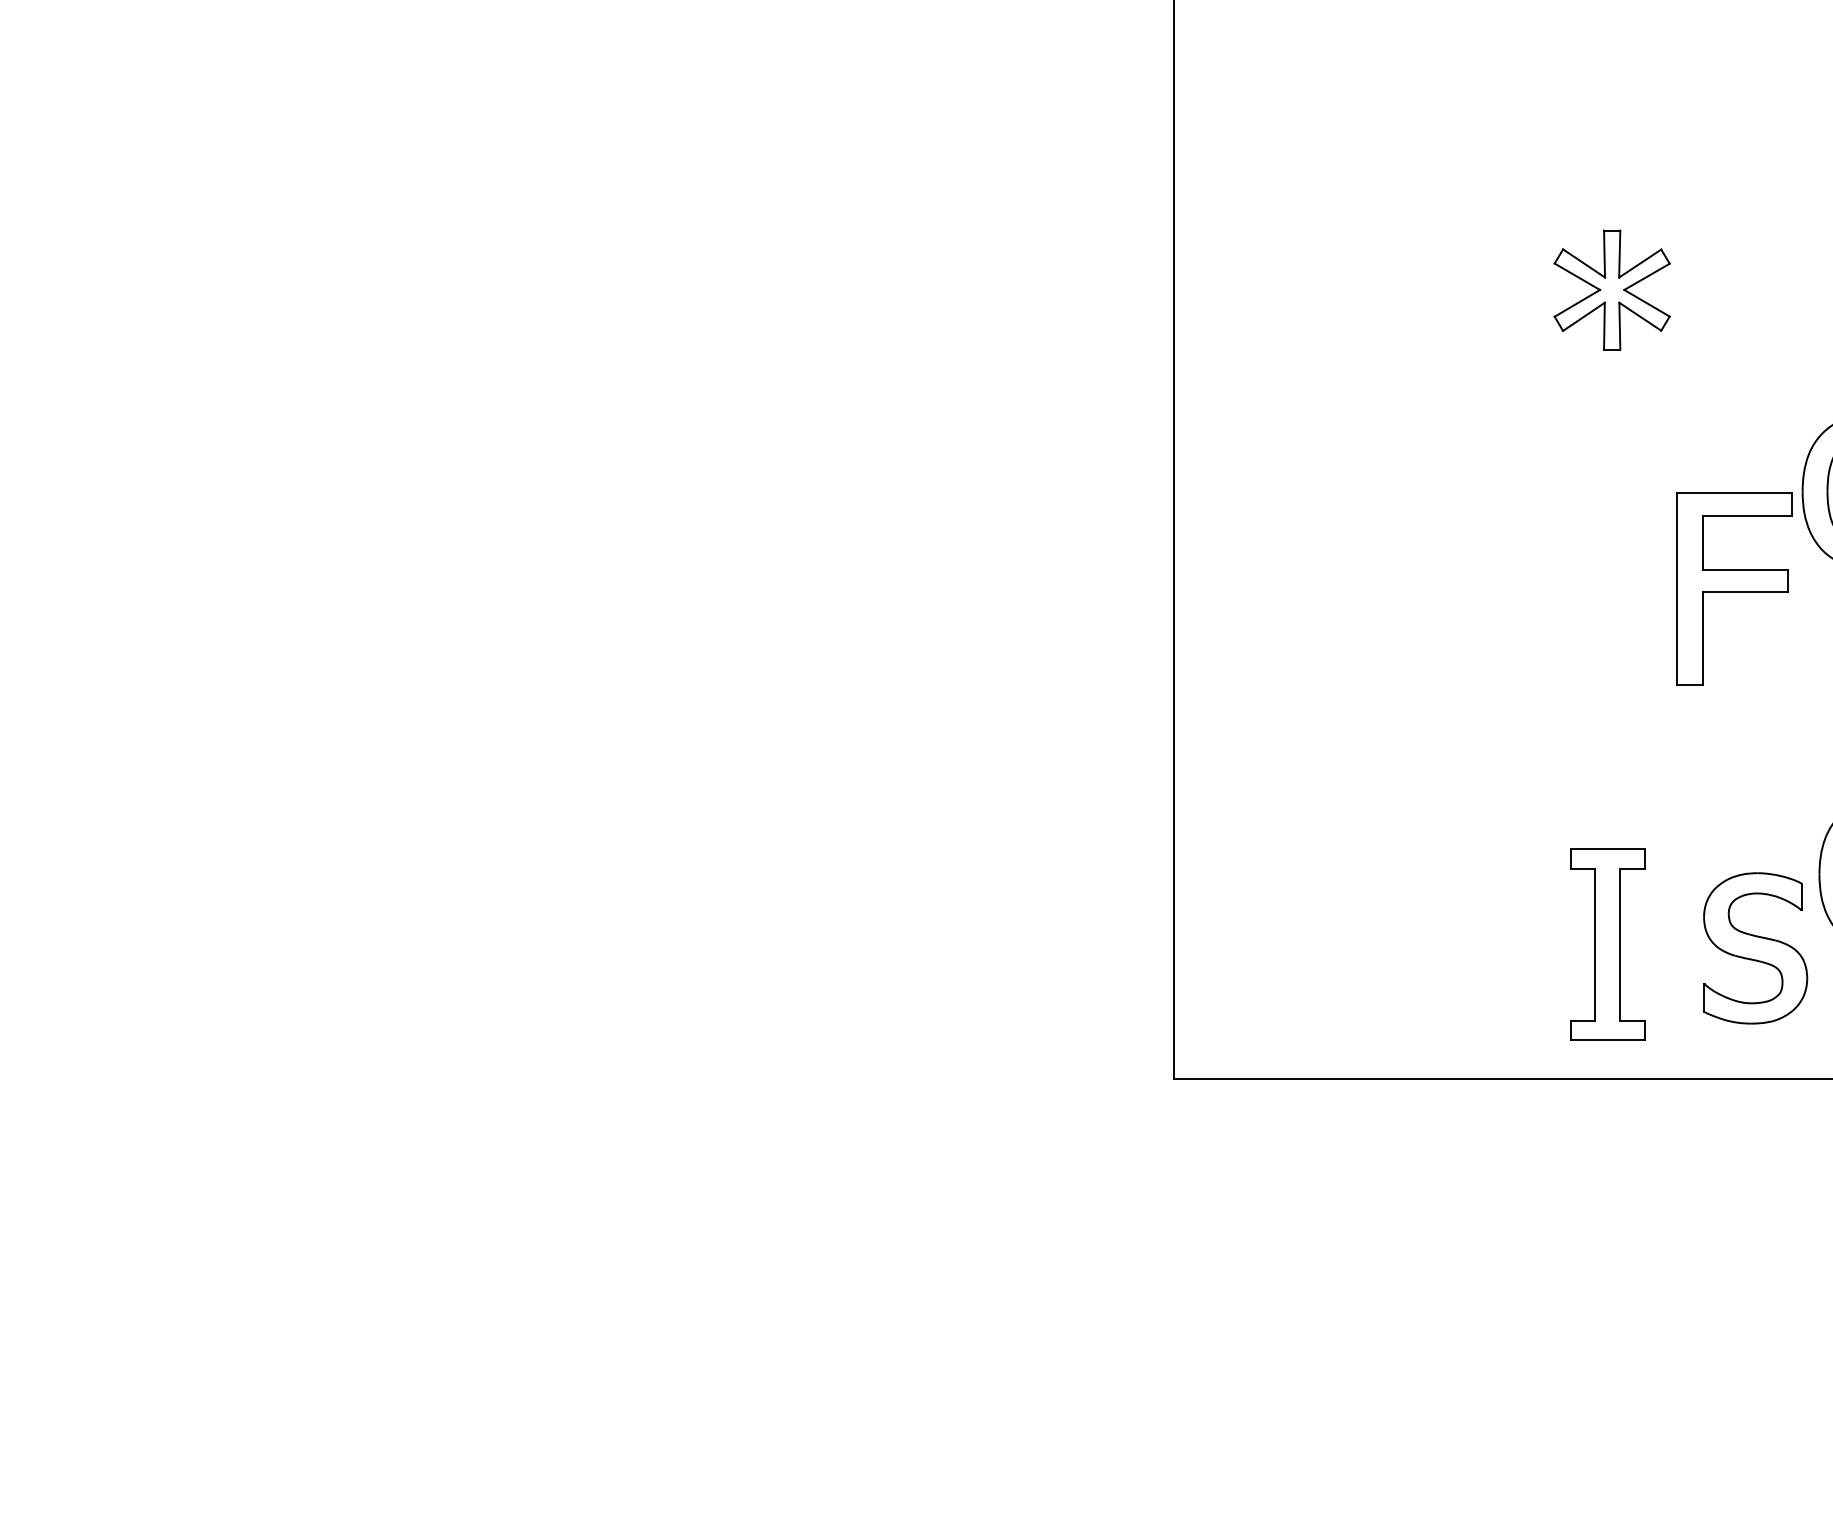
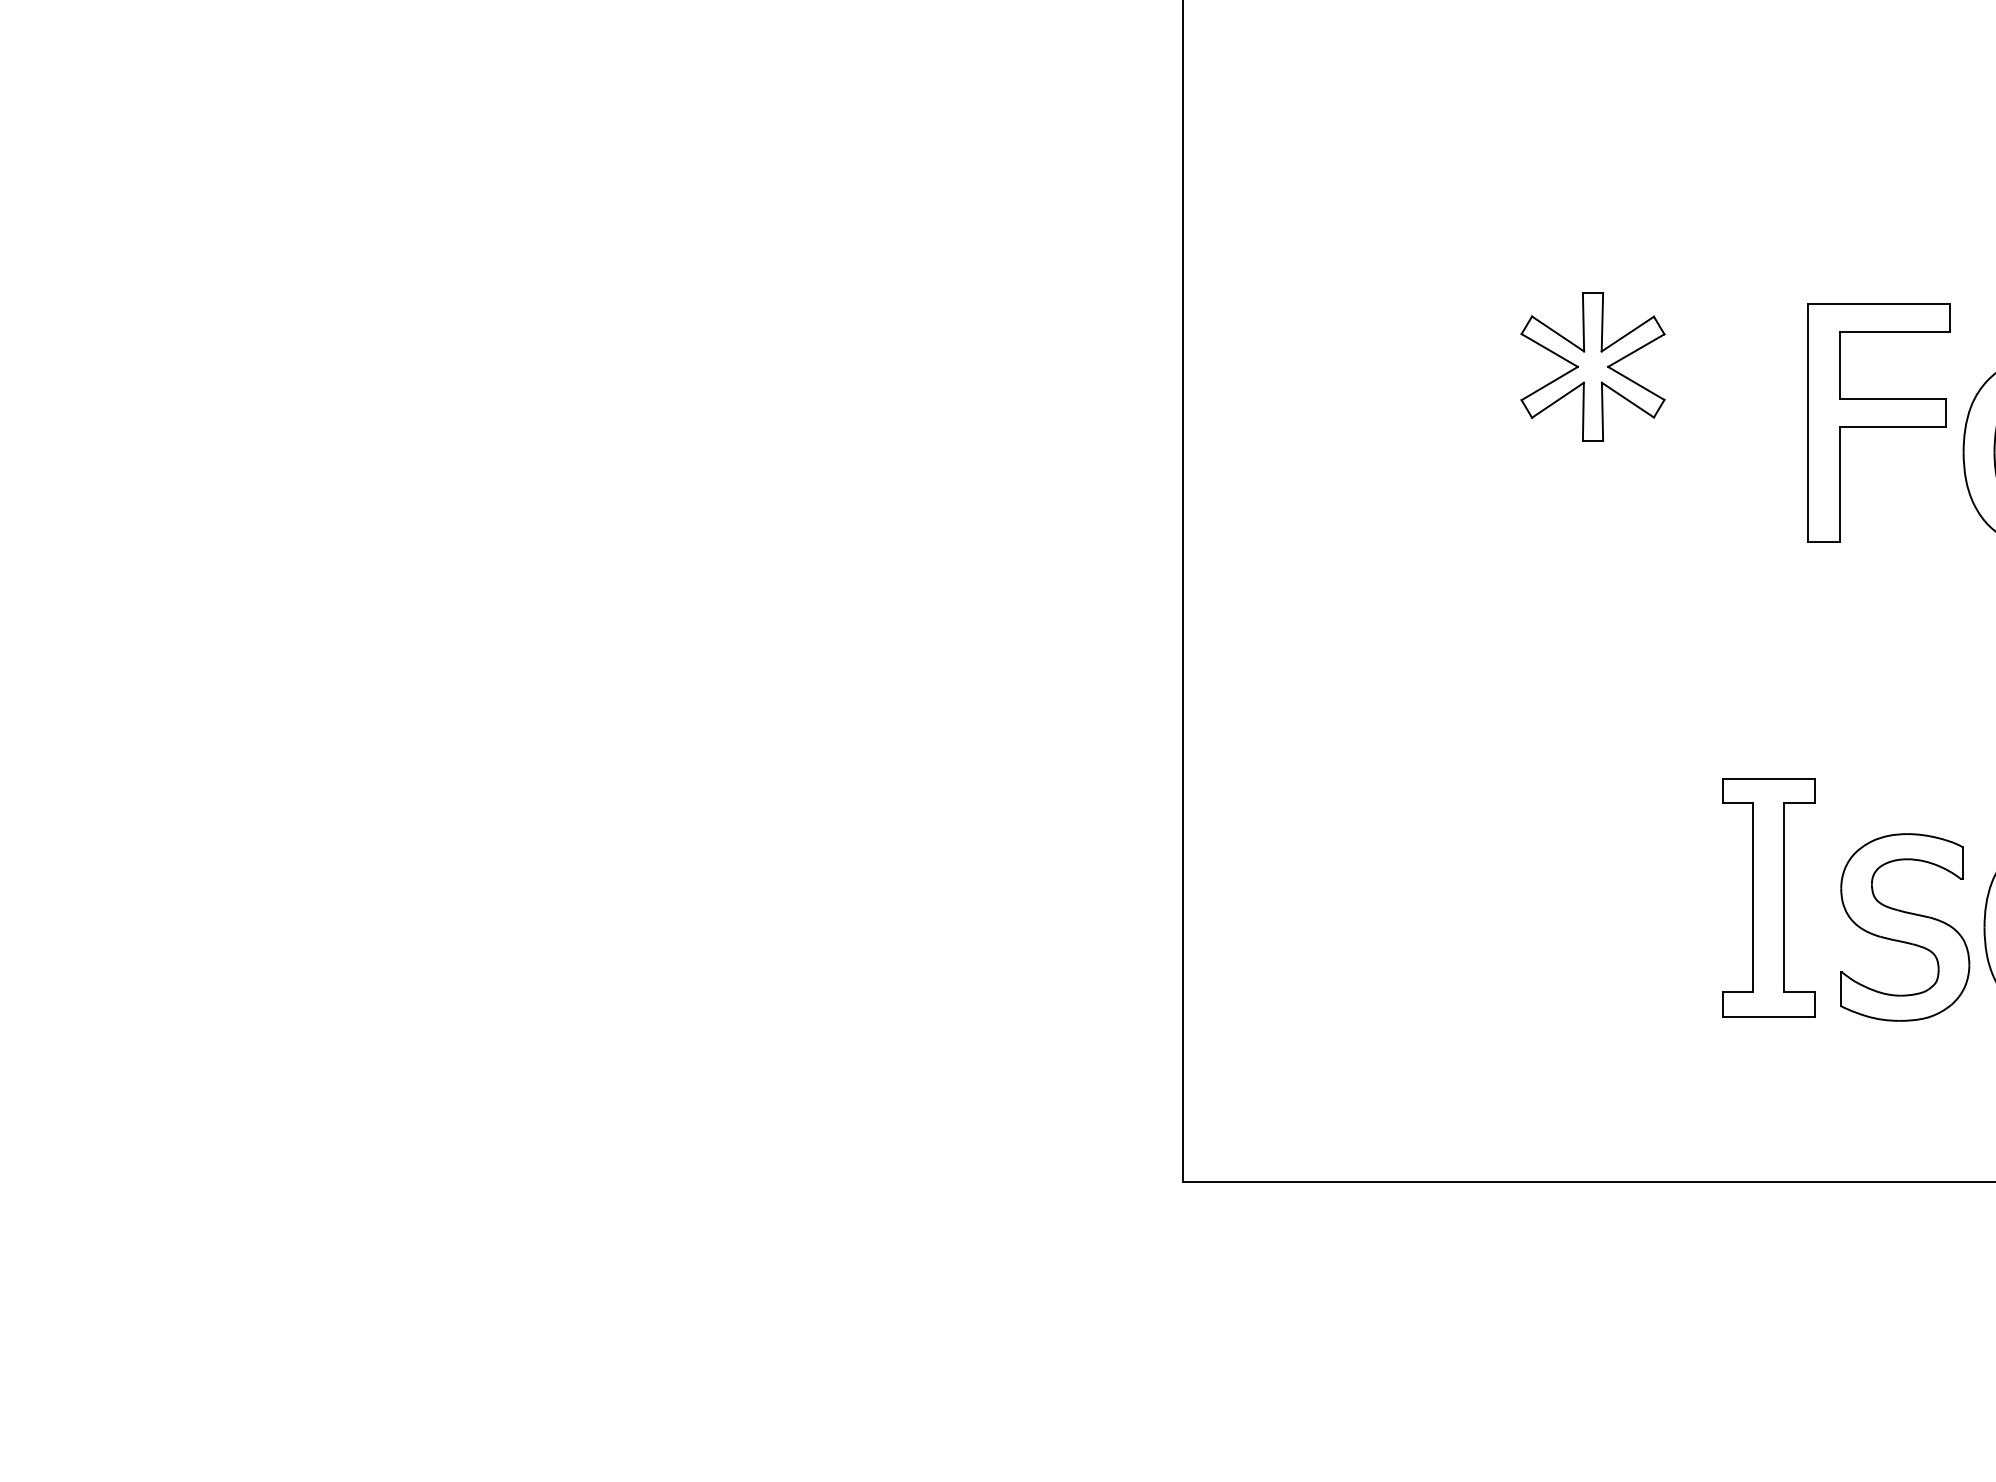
part: (1611, 289) -> (1592, 366), moved
part: (1734, 588) -> (1879, 422), moved
part: (1607, 944) -> (1768, 897), moved
part: (1755, 948) -> (1905, 927), moved

